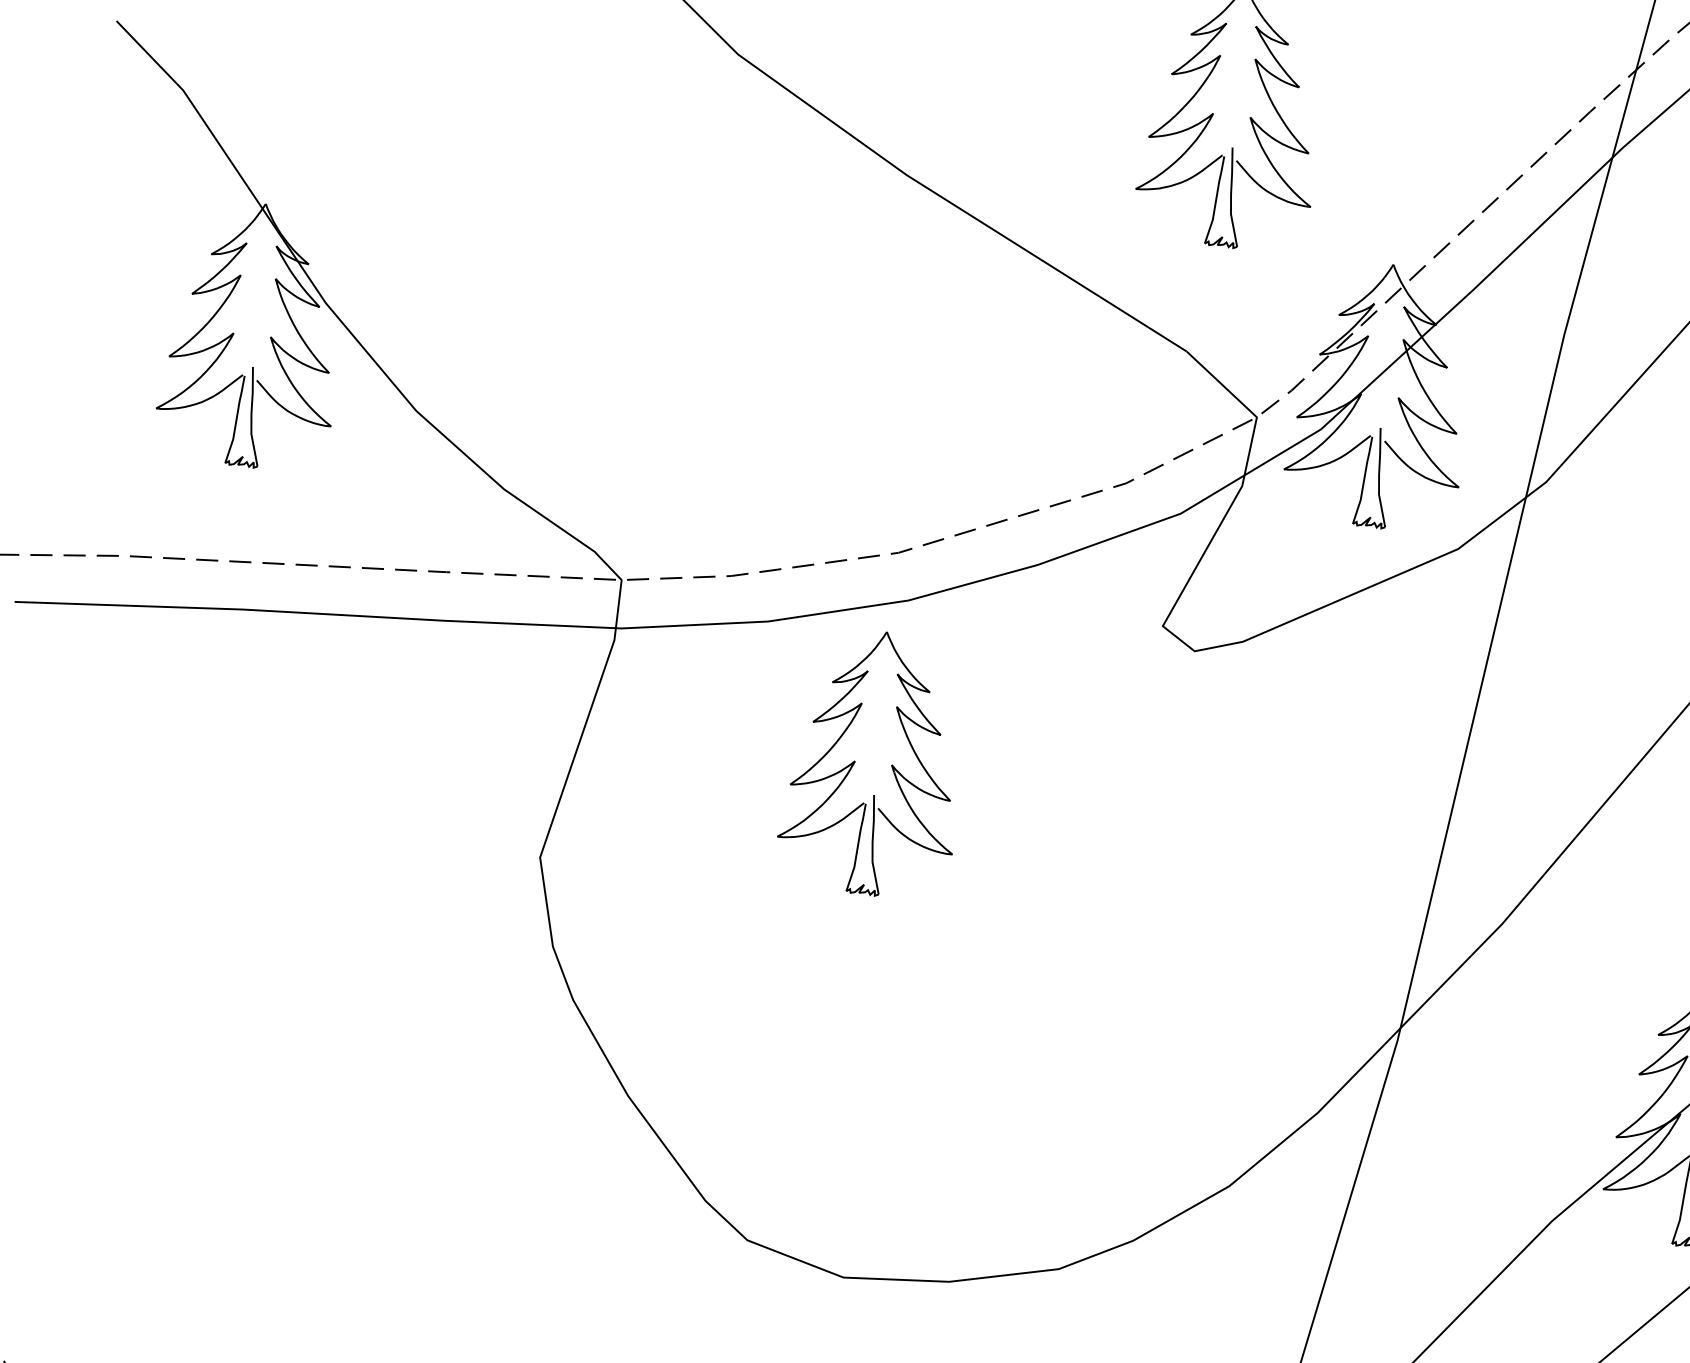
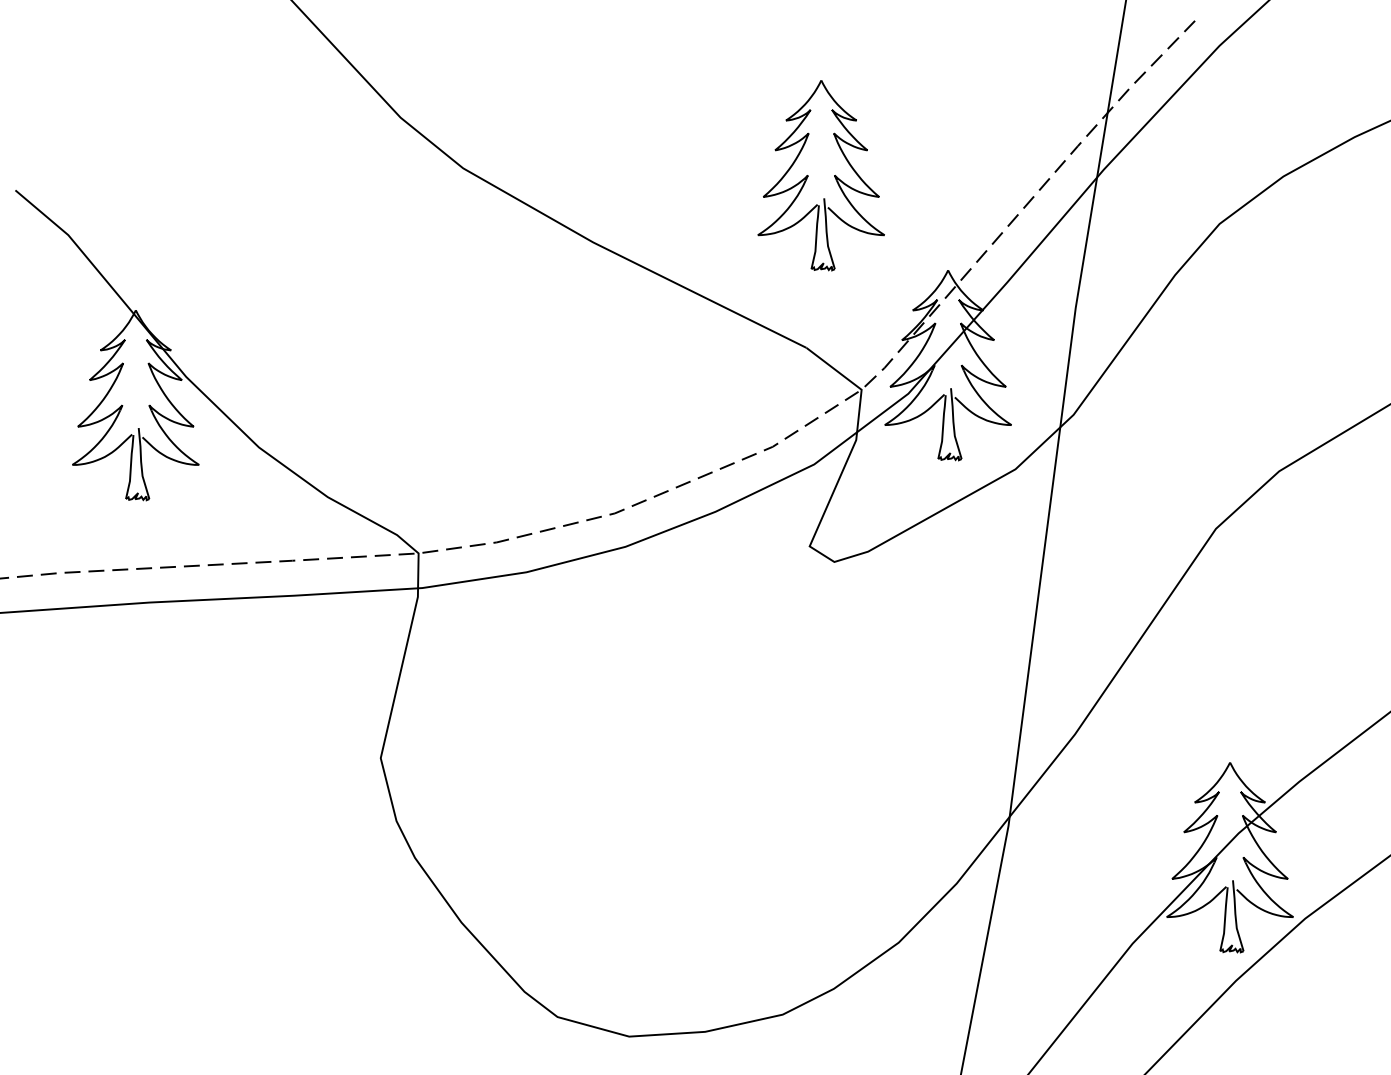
part: (873, 762) -> (612, 665), removed

